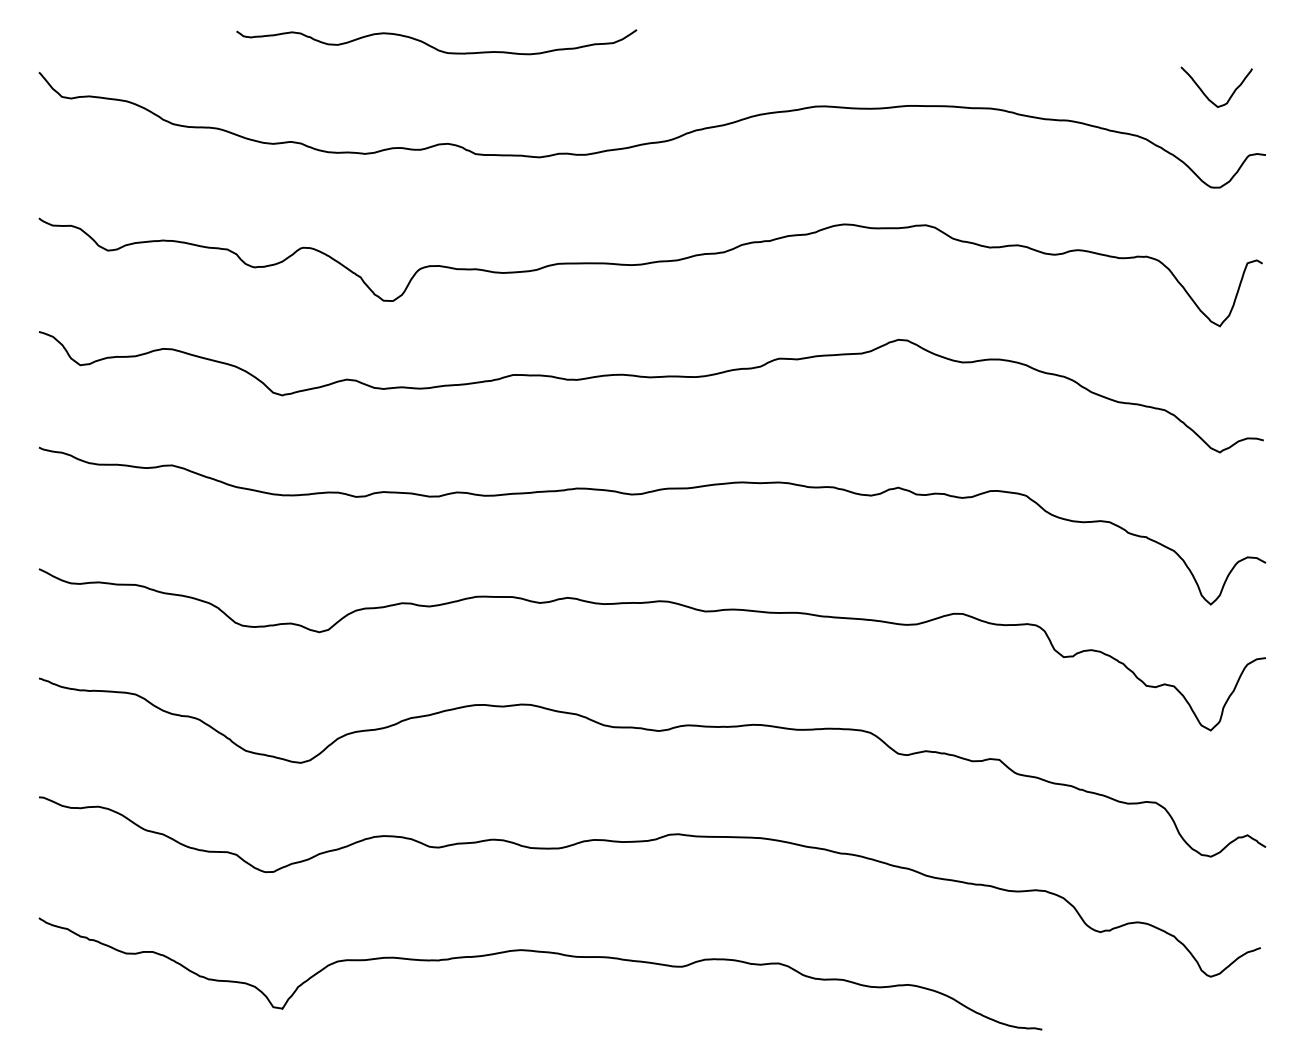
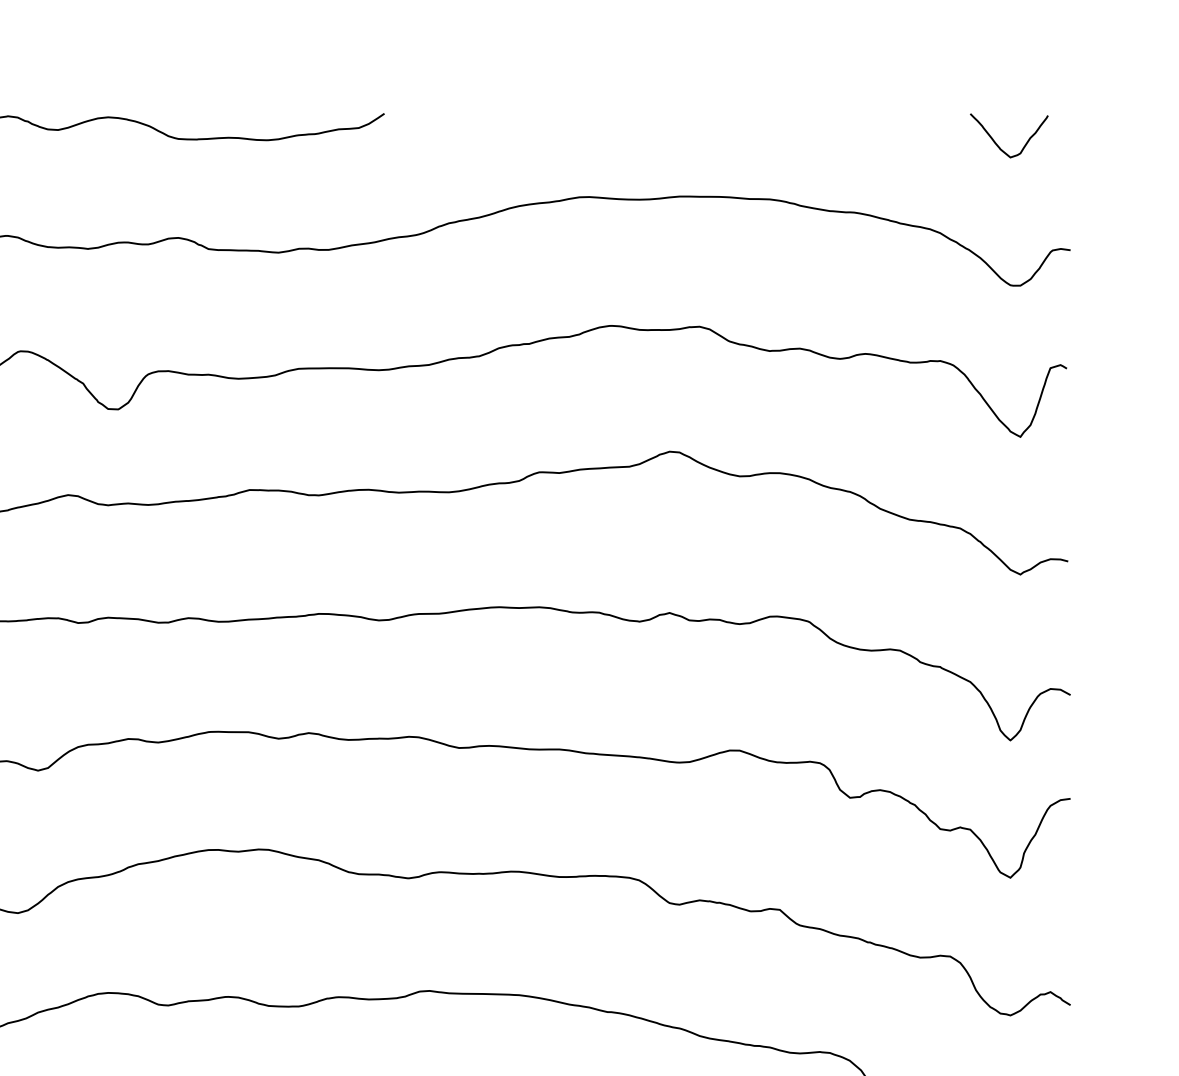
curve: (1204, 92) -> (995, 141), moved

